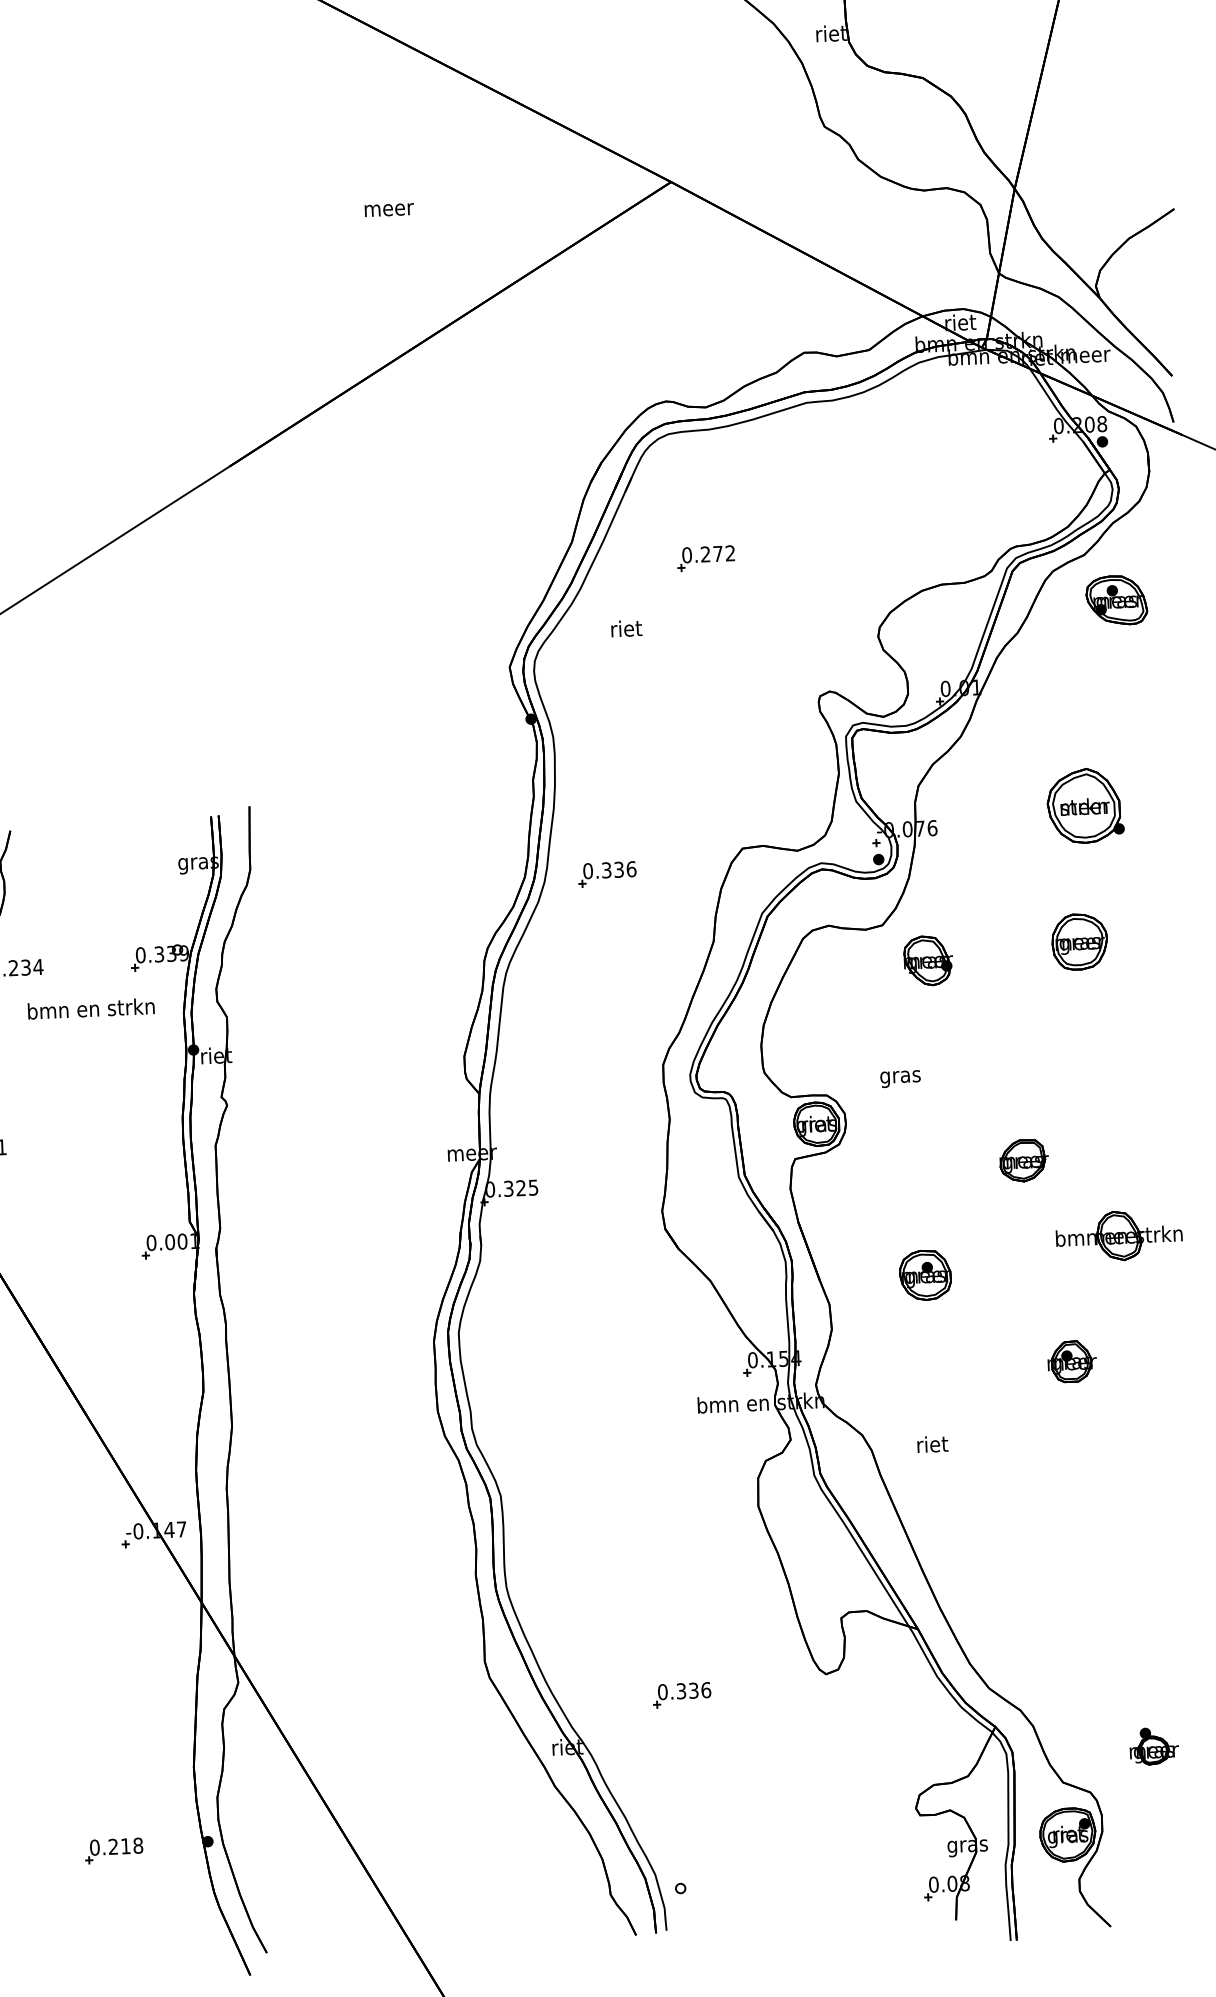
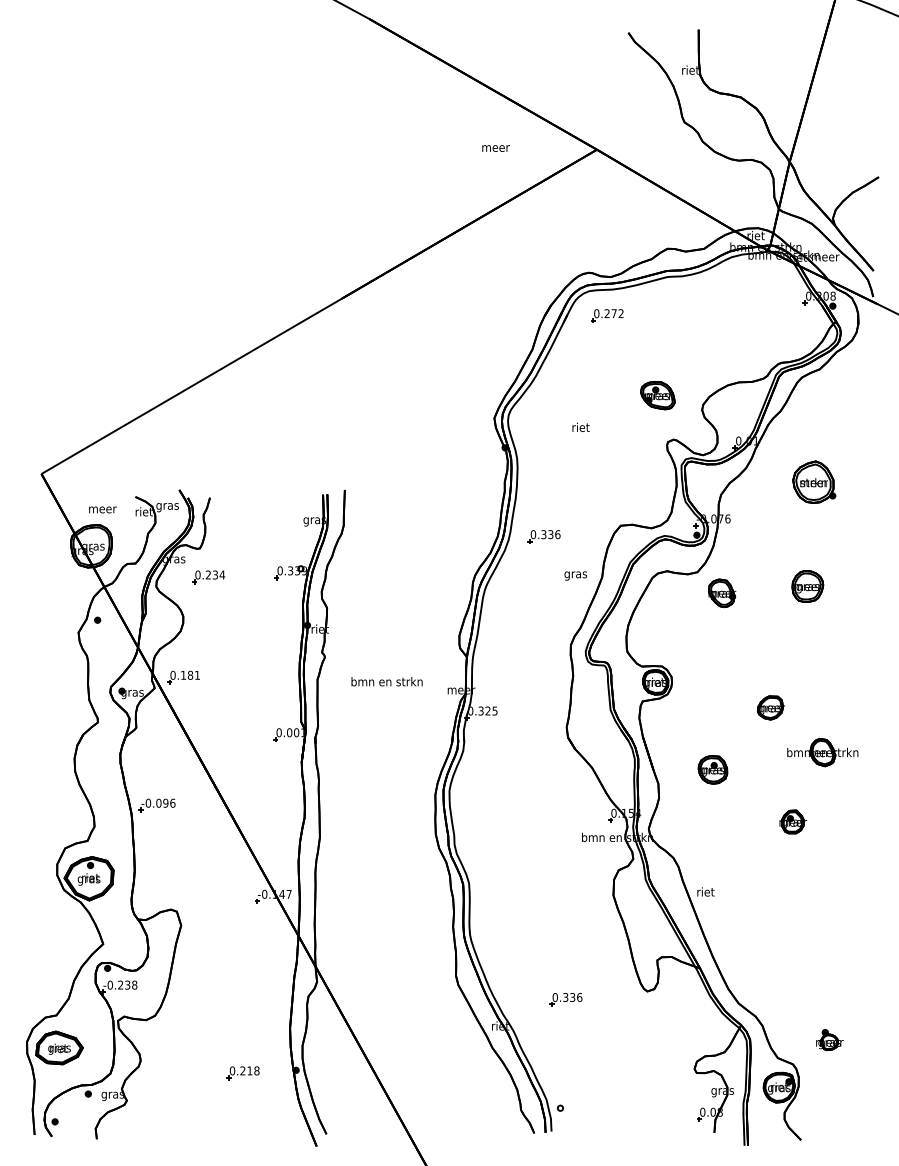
text: (388, 210) -> (495, 148), moved
part: (706, 557) -> (607, 315), moved
part: (1115, 600) -> (657, 395), moved
text: (625, 627) -> (580, 426), moved
part: (1085, 804) -> (814, 481), moved
text: (90, 1008) -> (386, 681), moved
text: (899, 1078) -> (575, 575), moved
text: (931, 1443) -> (705, 891), moved

